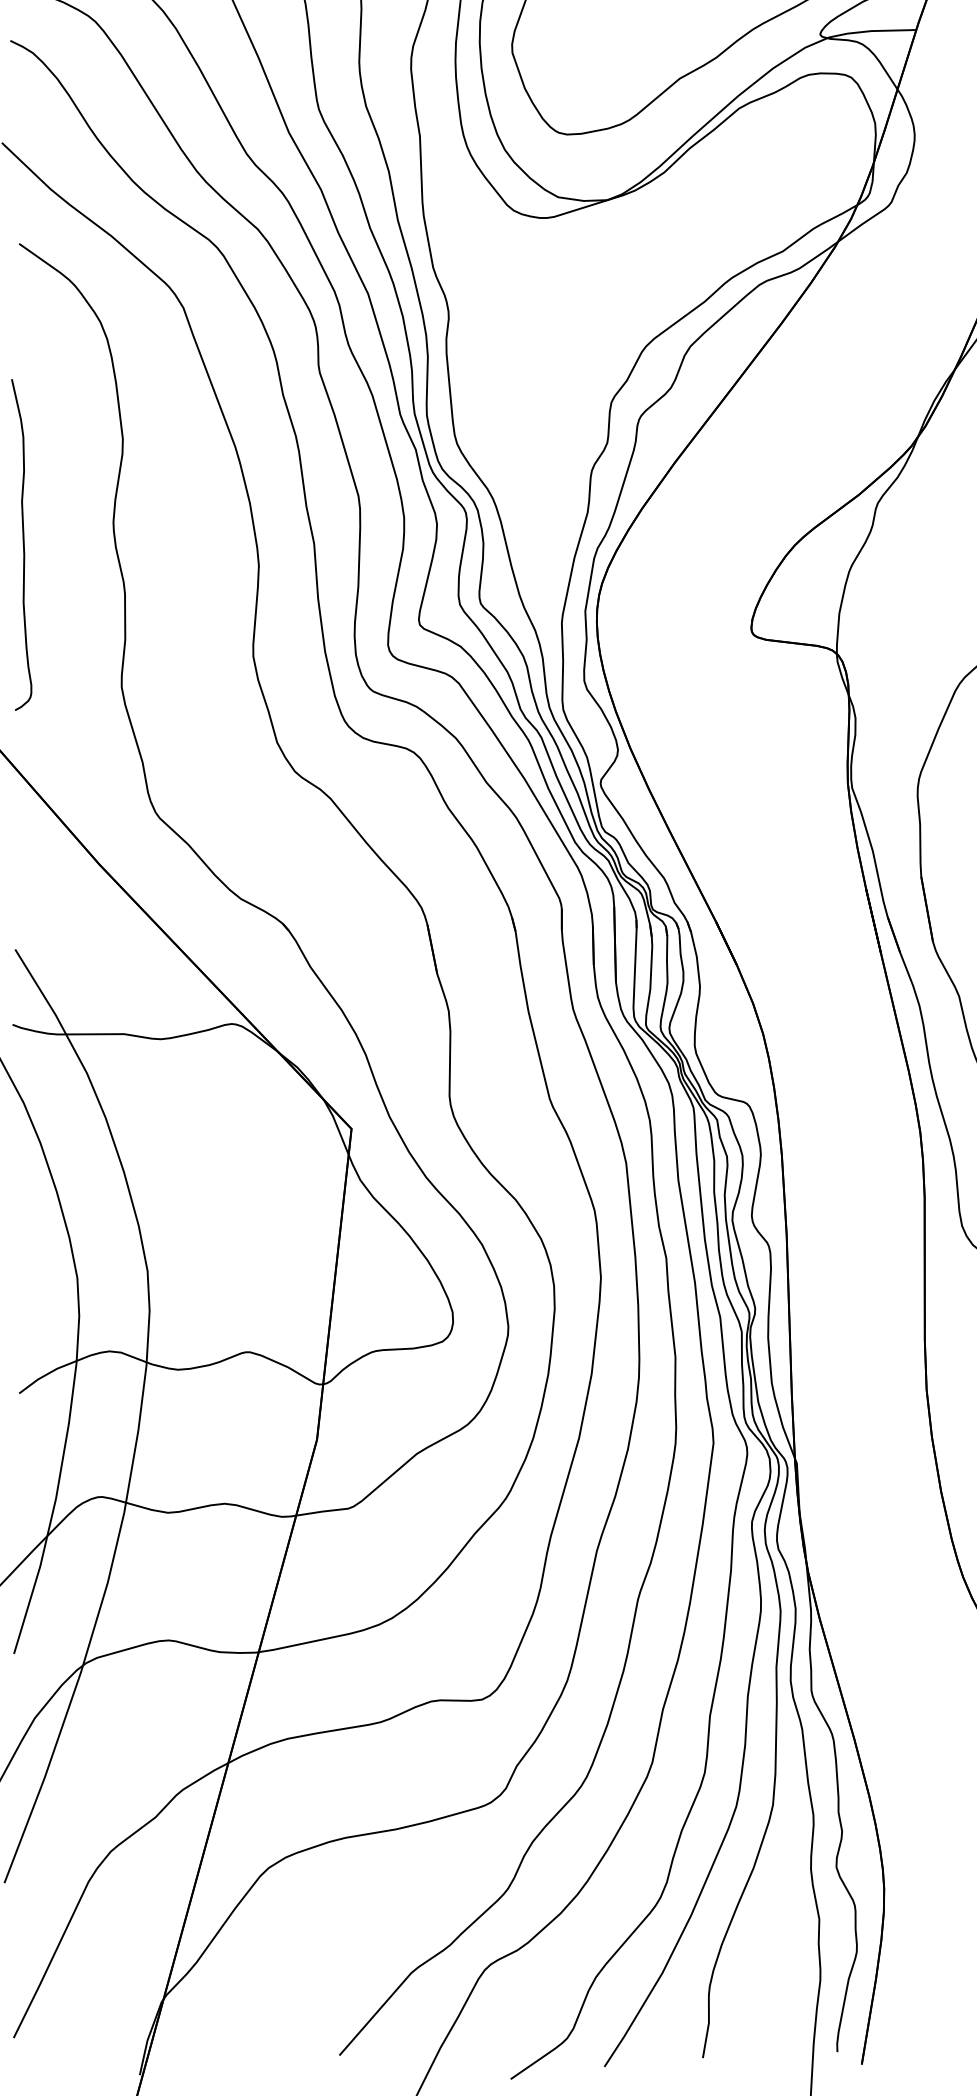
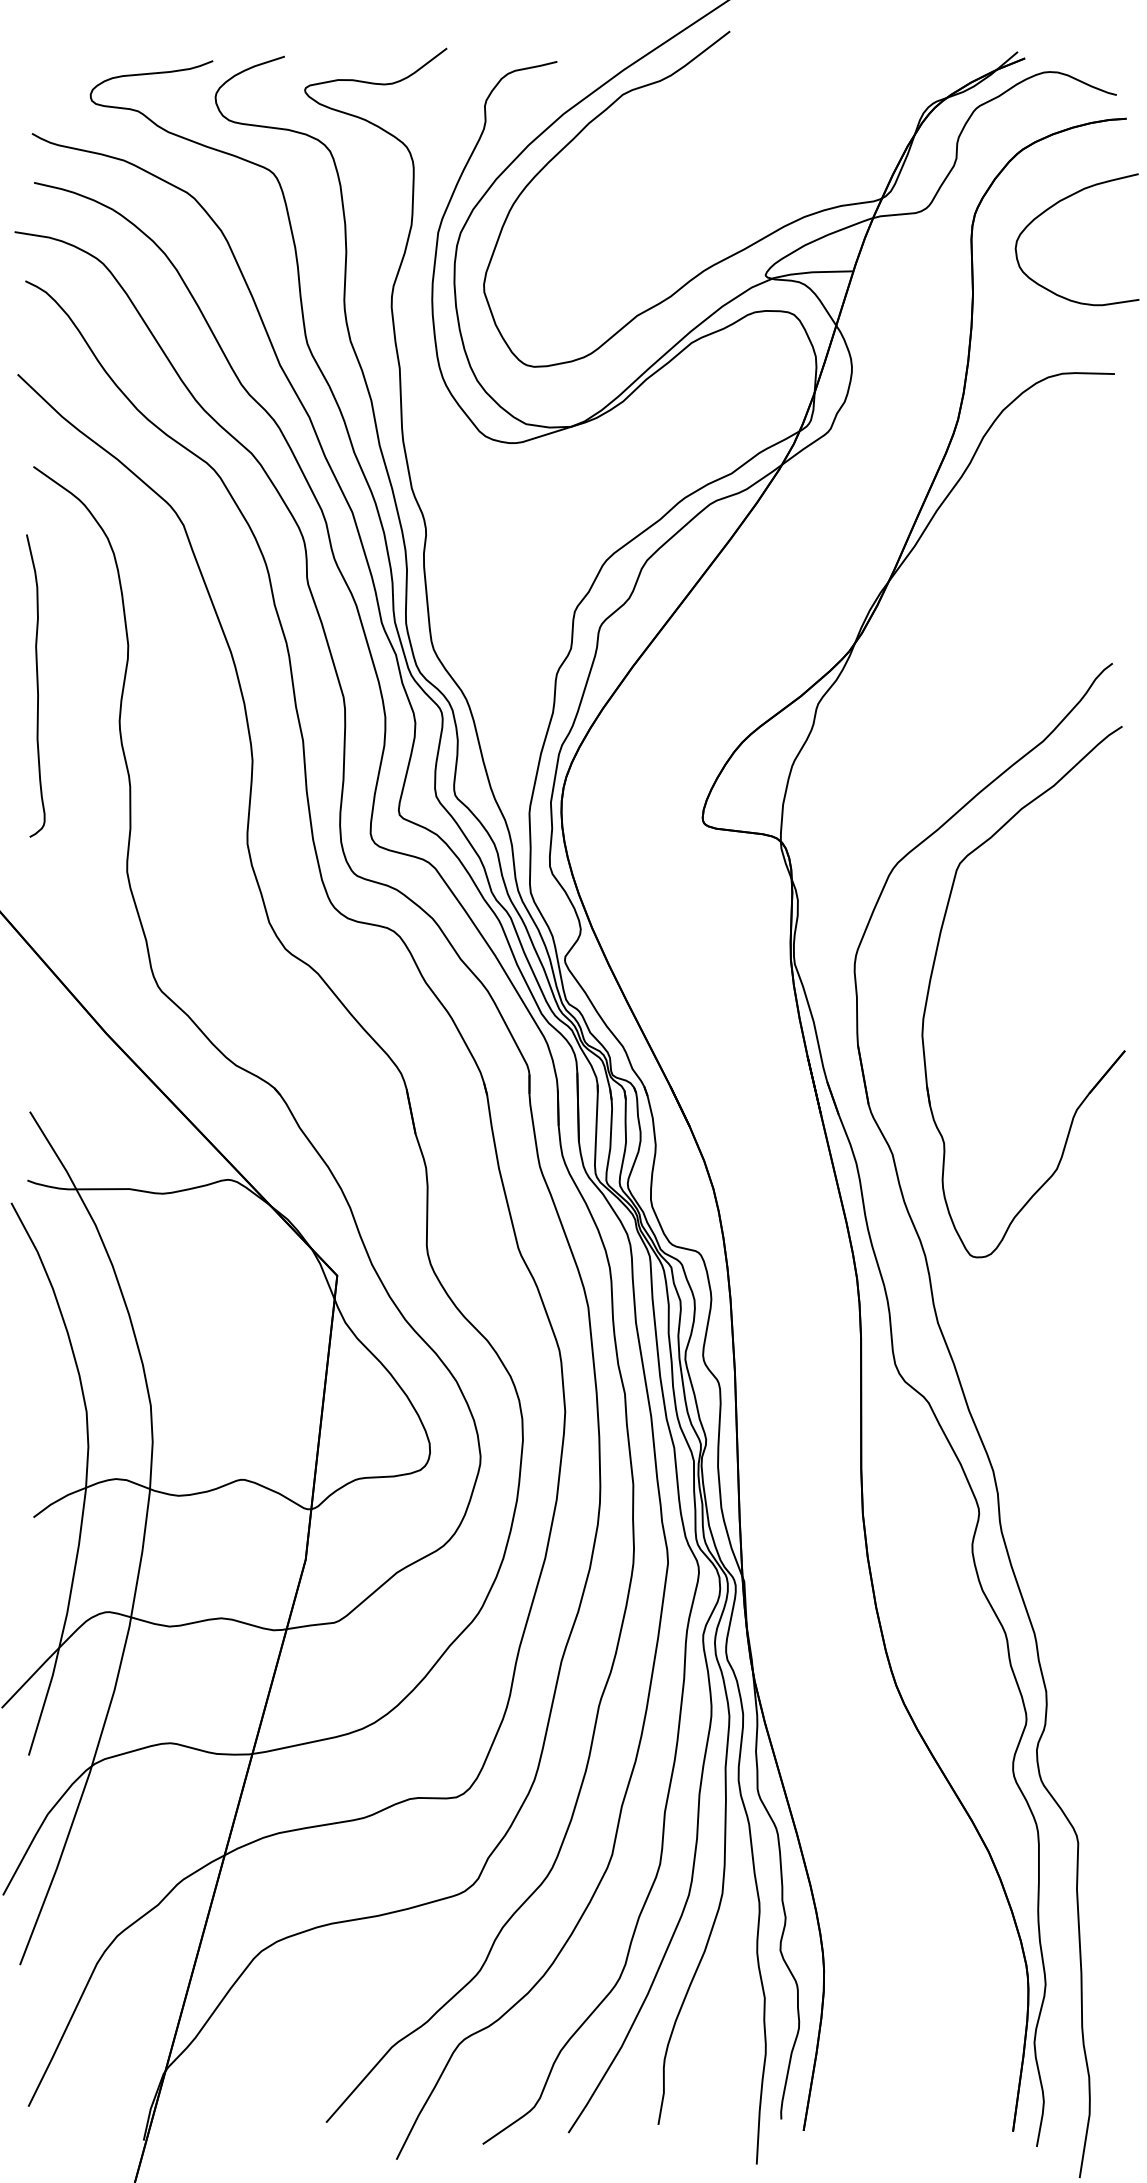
curve: (22, 544) -> (36, 685), moved

